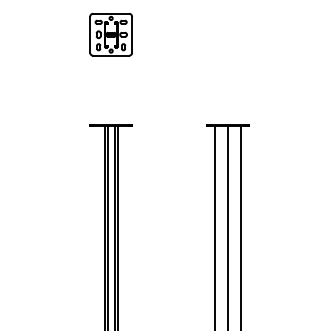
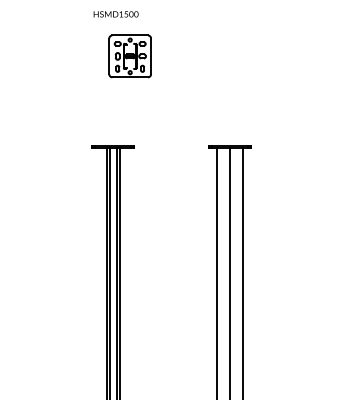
part: (110, 34) -> (129, 56), moved

